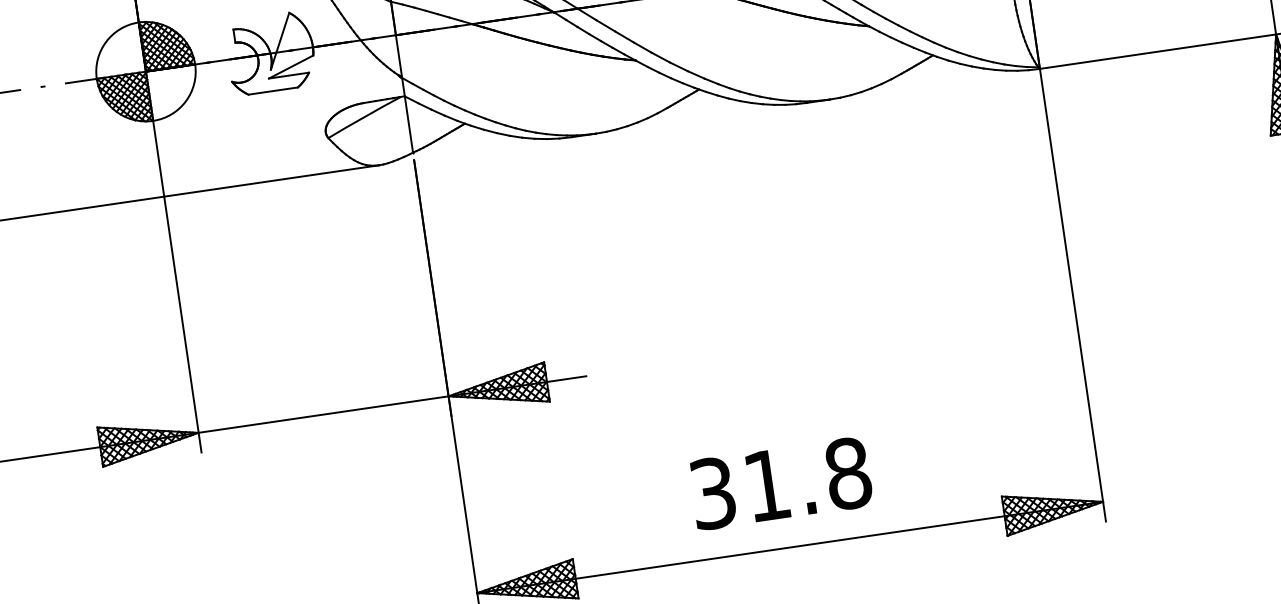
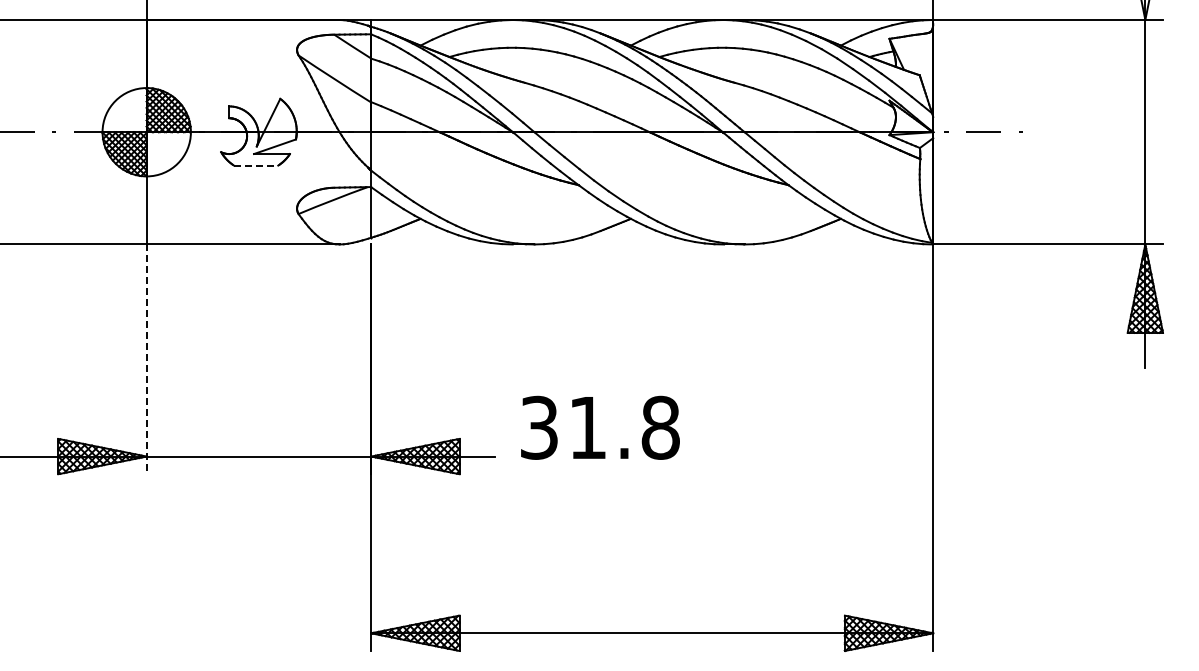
line: (273, 90) -> (256, 165), solid -> dashed
line: (182, 324) -> (146, 359), solid -> dashed
text: (781, 483) -> (600, 427), moved

